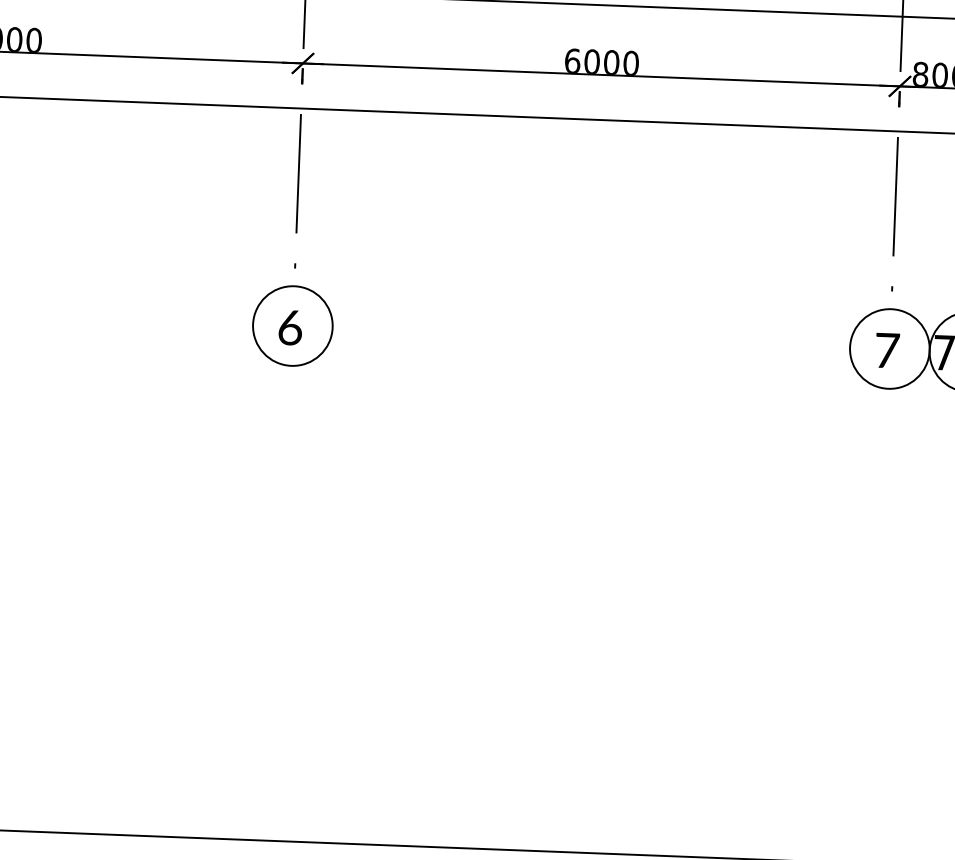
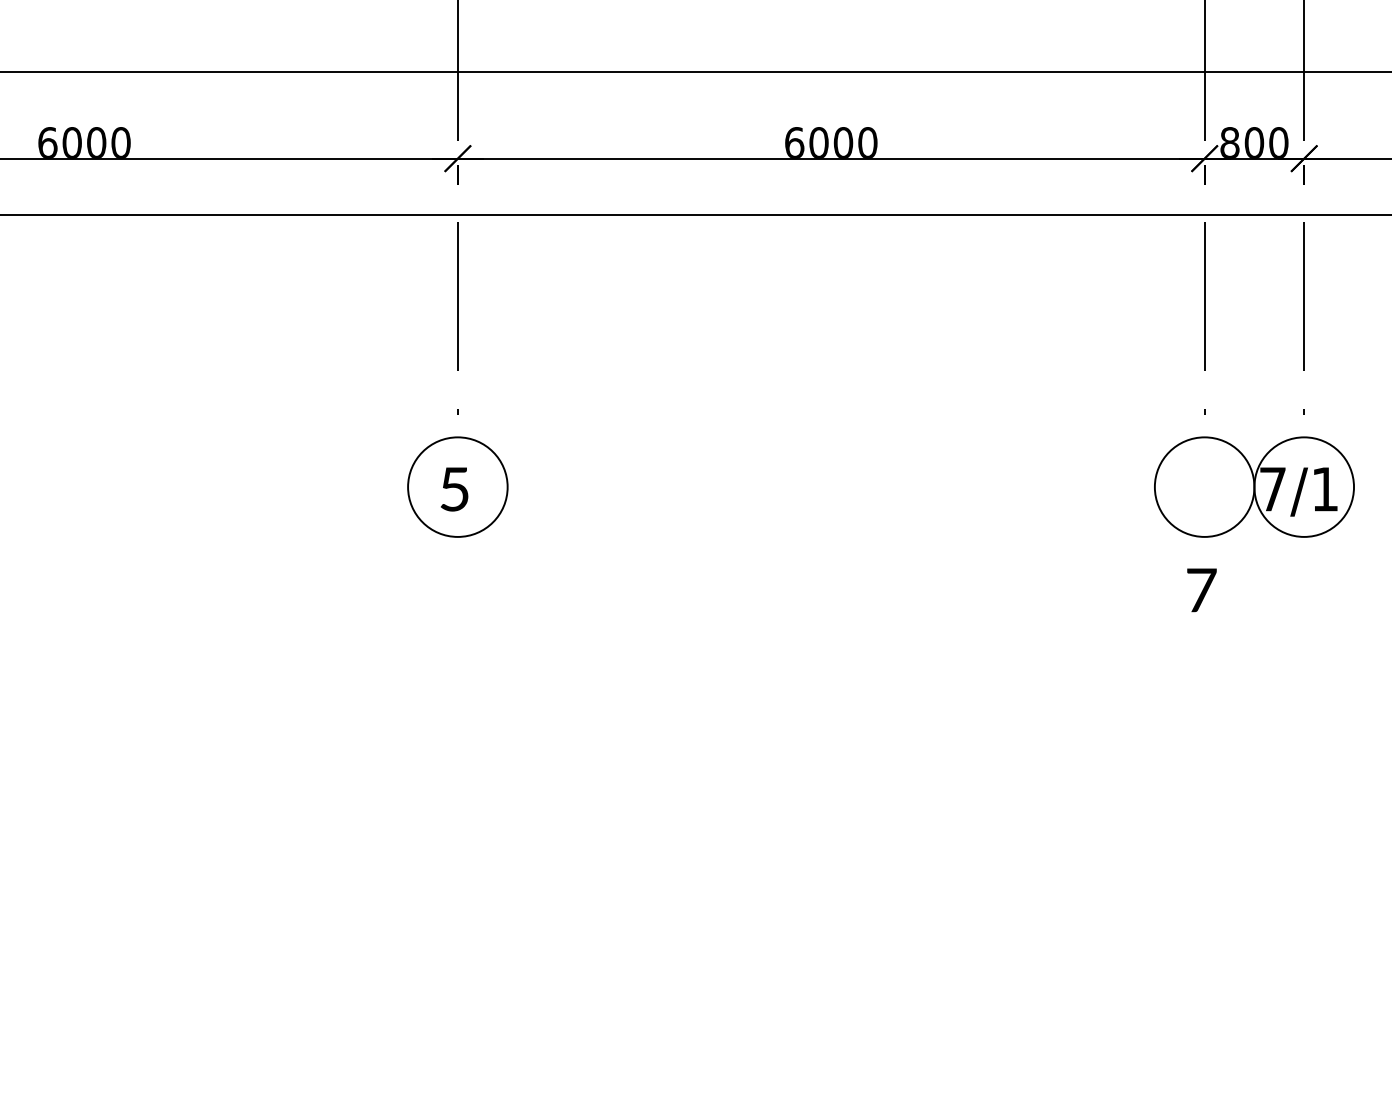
text: (290, 327) -> (454, 489), 6 -> 5
text: (887, 350) -> (1201, 590), moved

